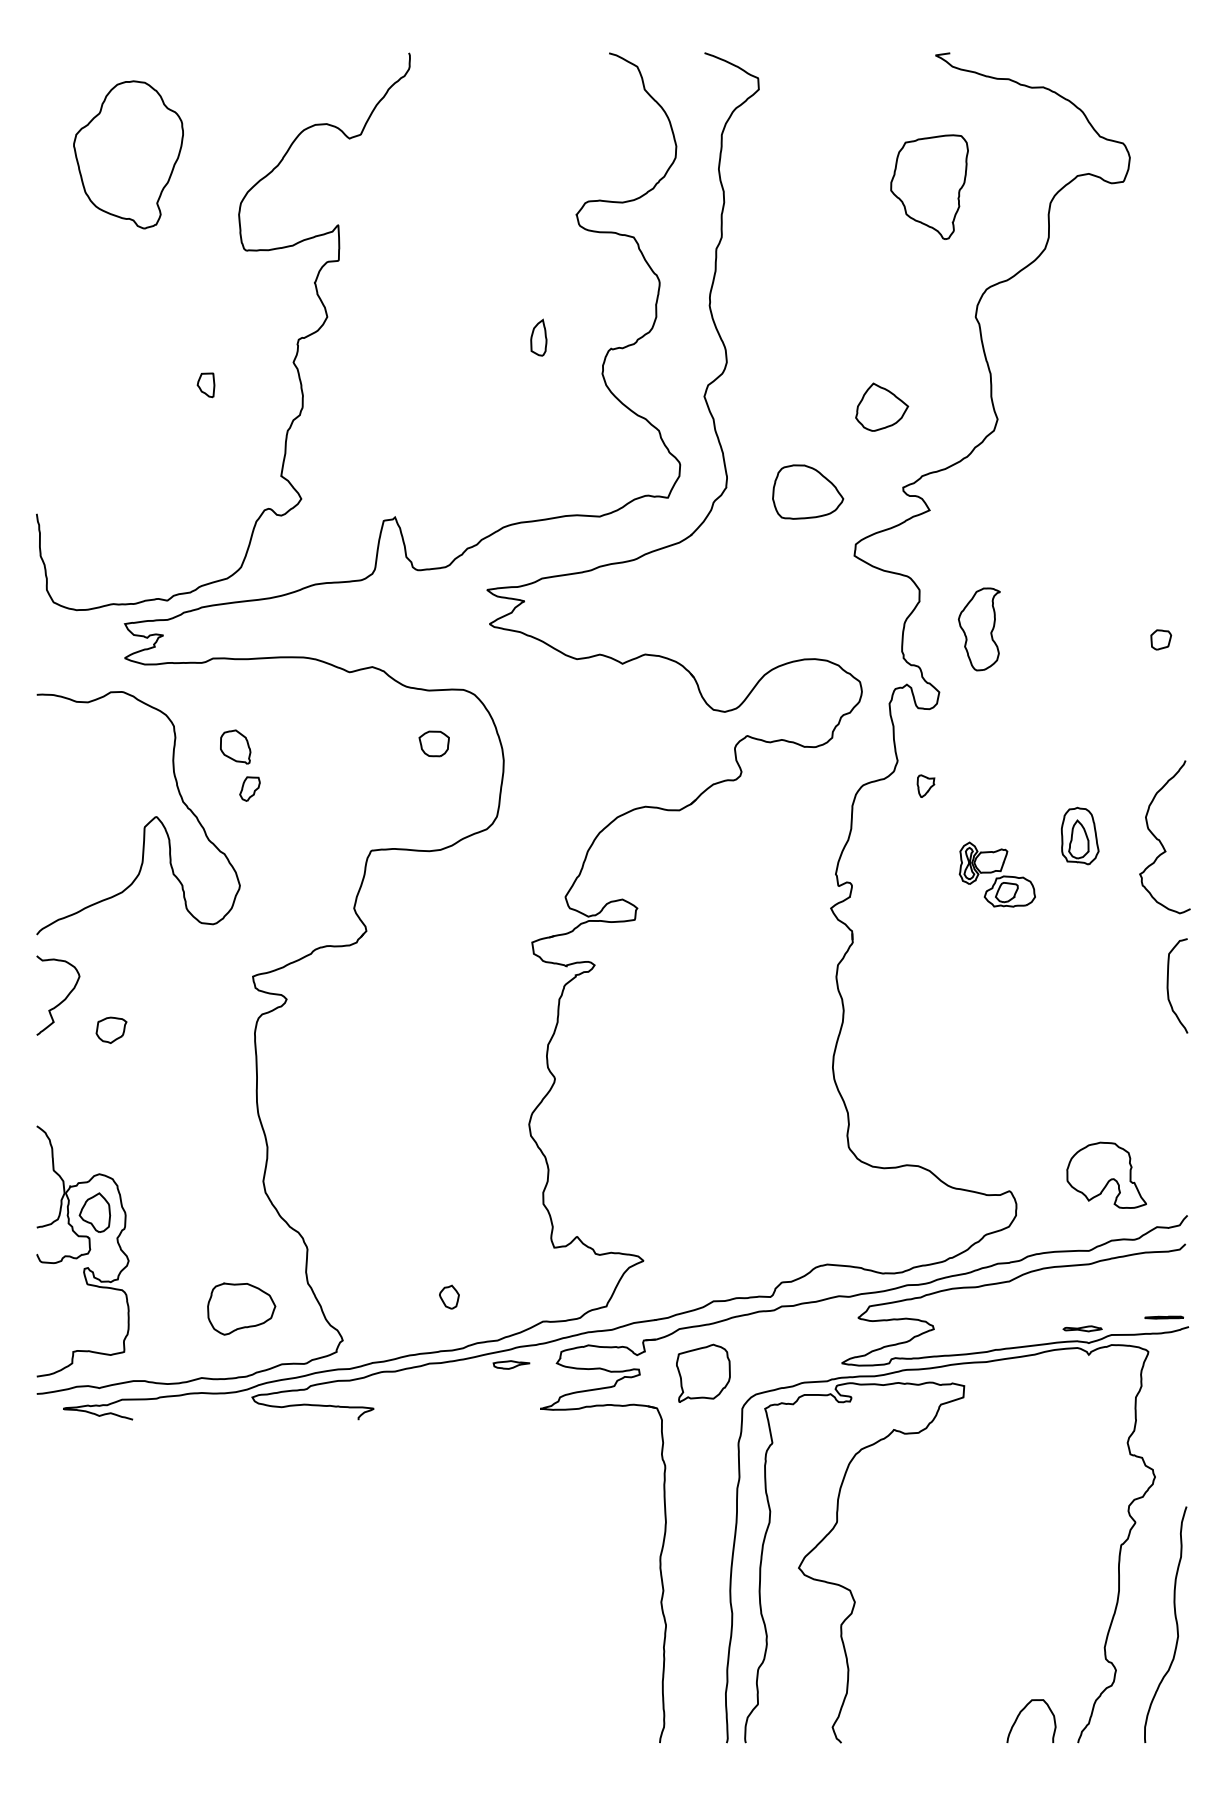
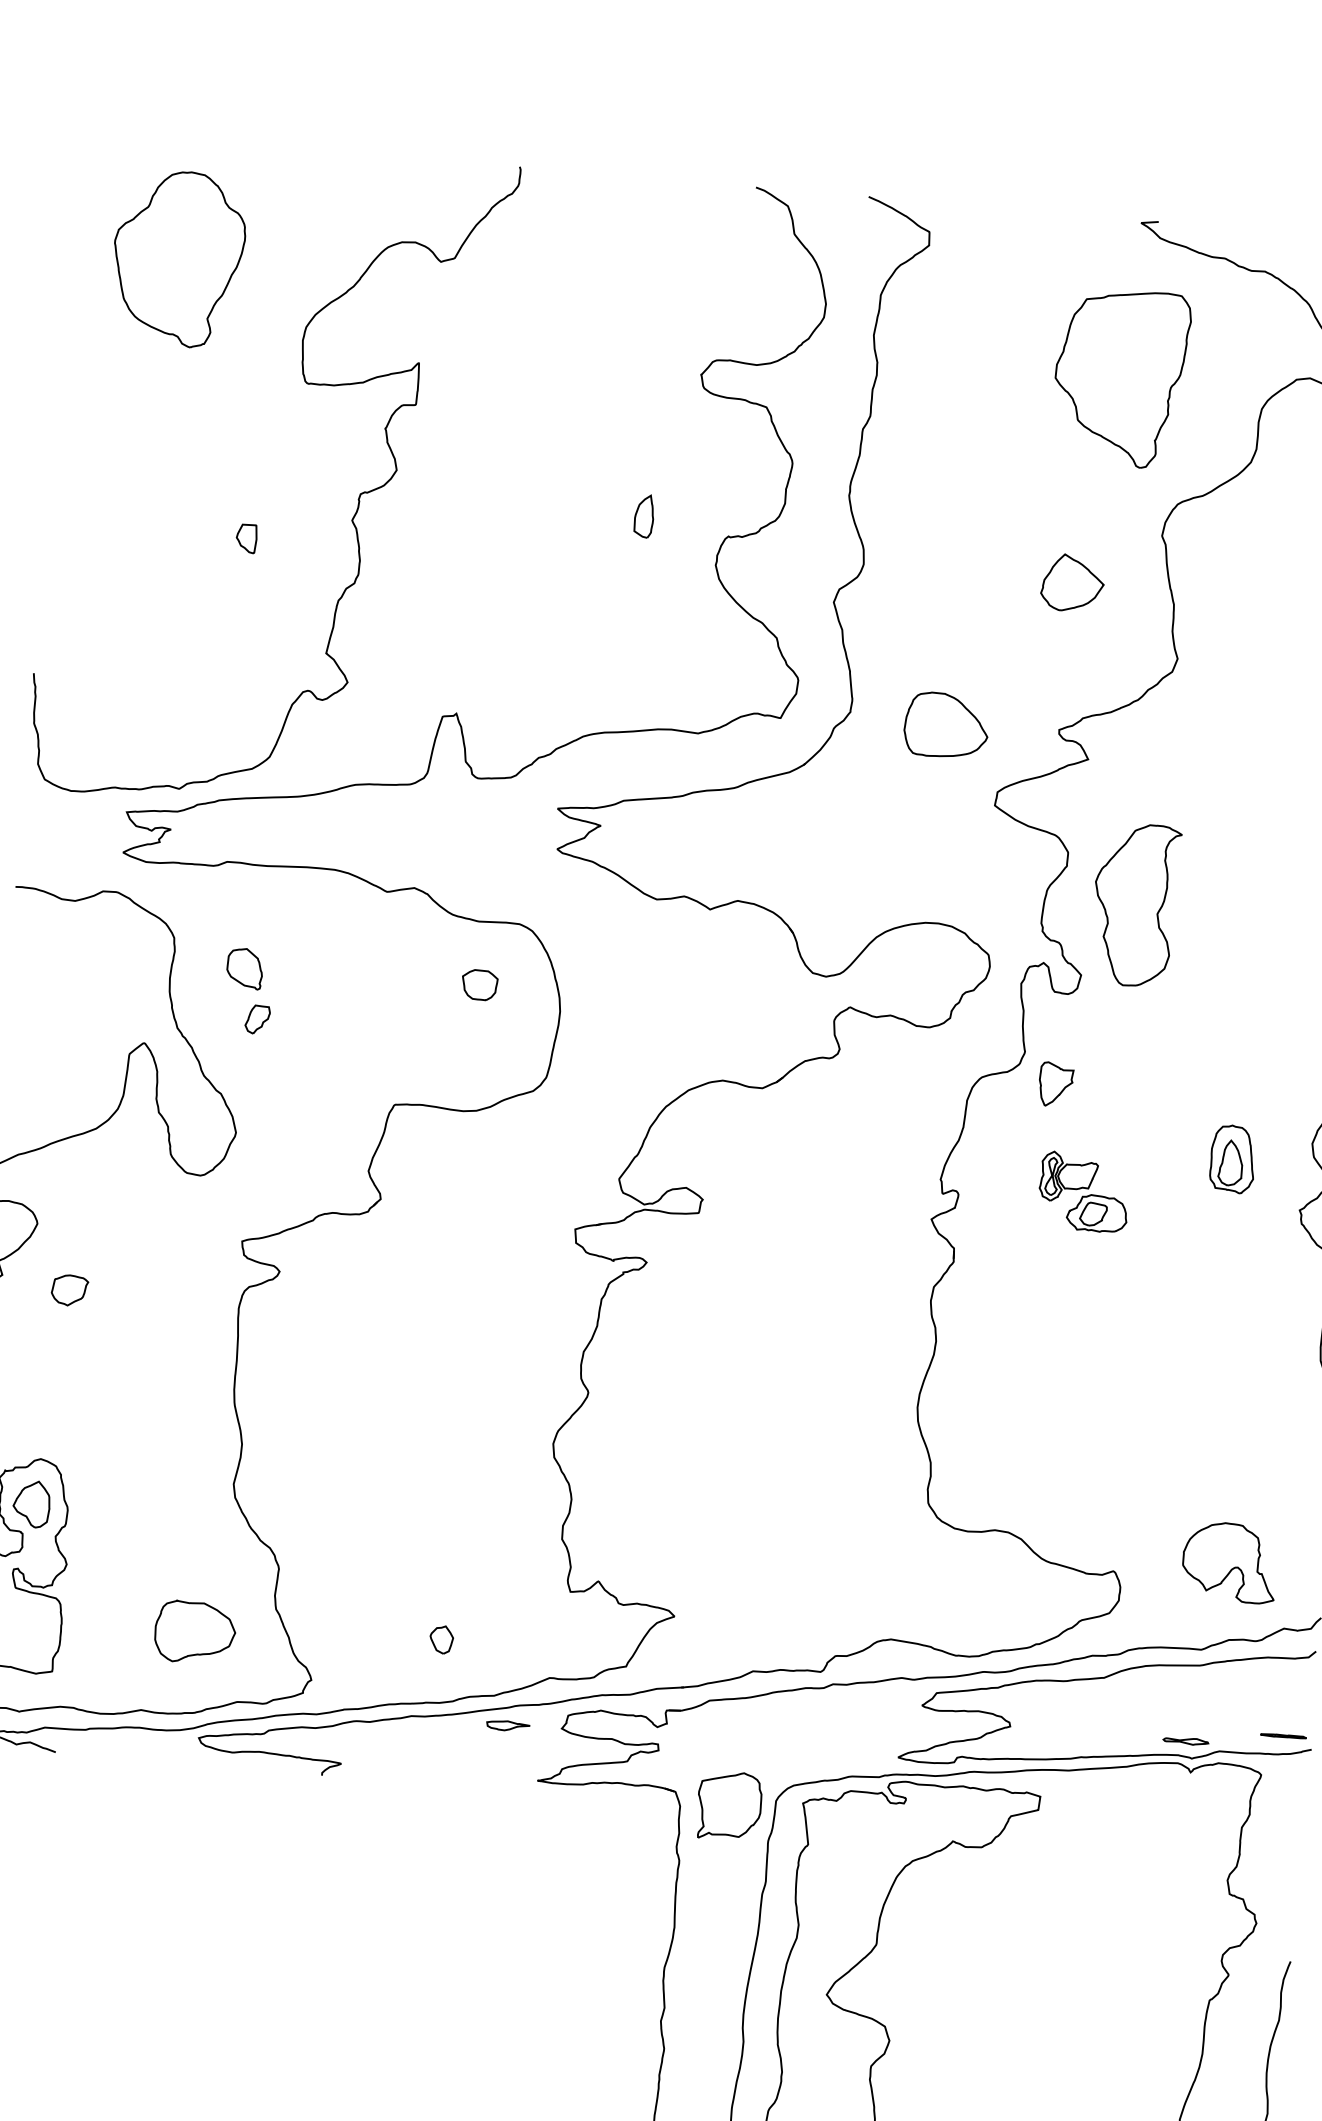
part: (929, 187) -> (1120, 378), size x1.43
part: (882, 406) -> (1073, 582), moved
part: (979, 629) -> (1134, 905), size x1.67
part: (925, 786) -> (1055, 1085), size x1.67
part: (996, 874) -> (1083, 1192), moved
part: (703, 1372) -> (729, 1805), moved

